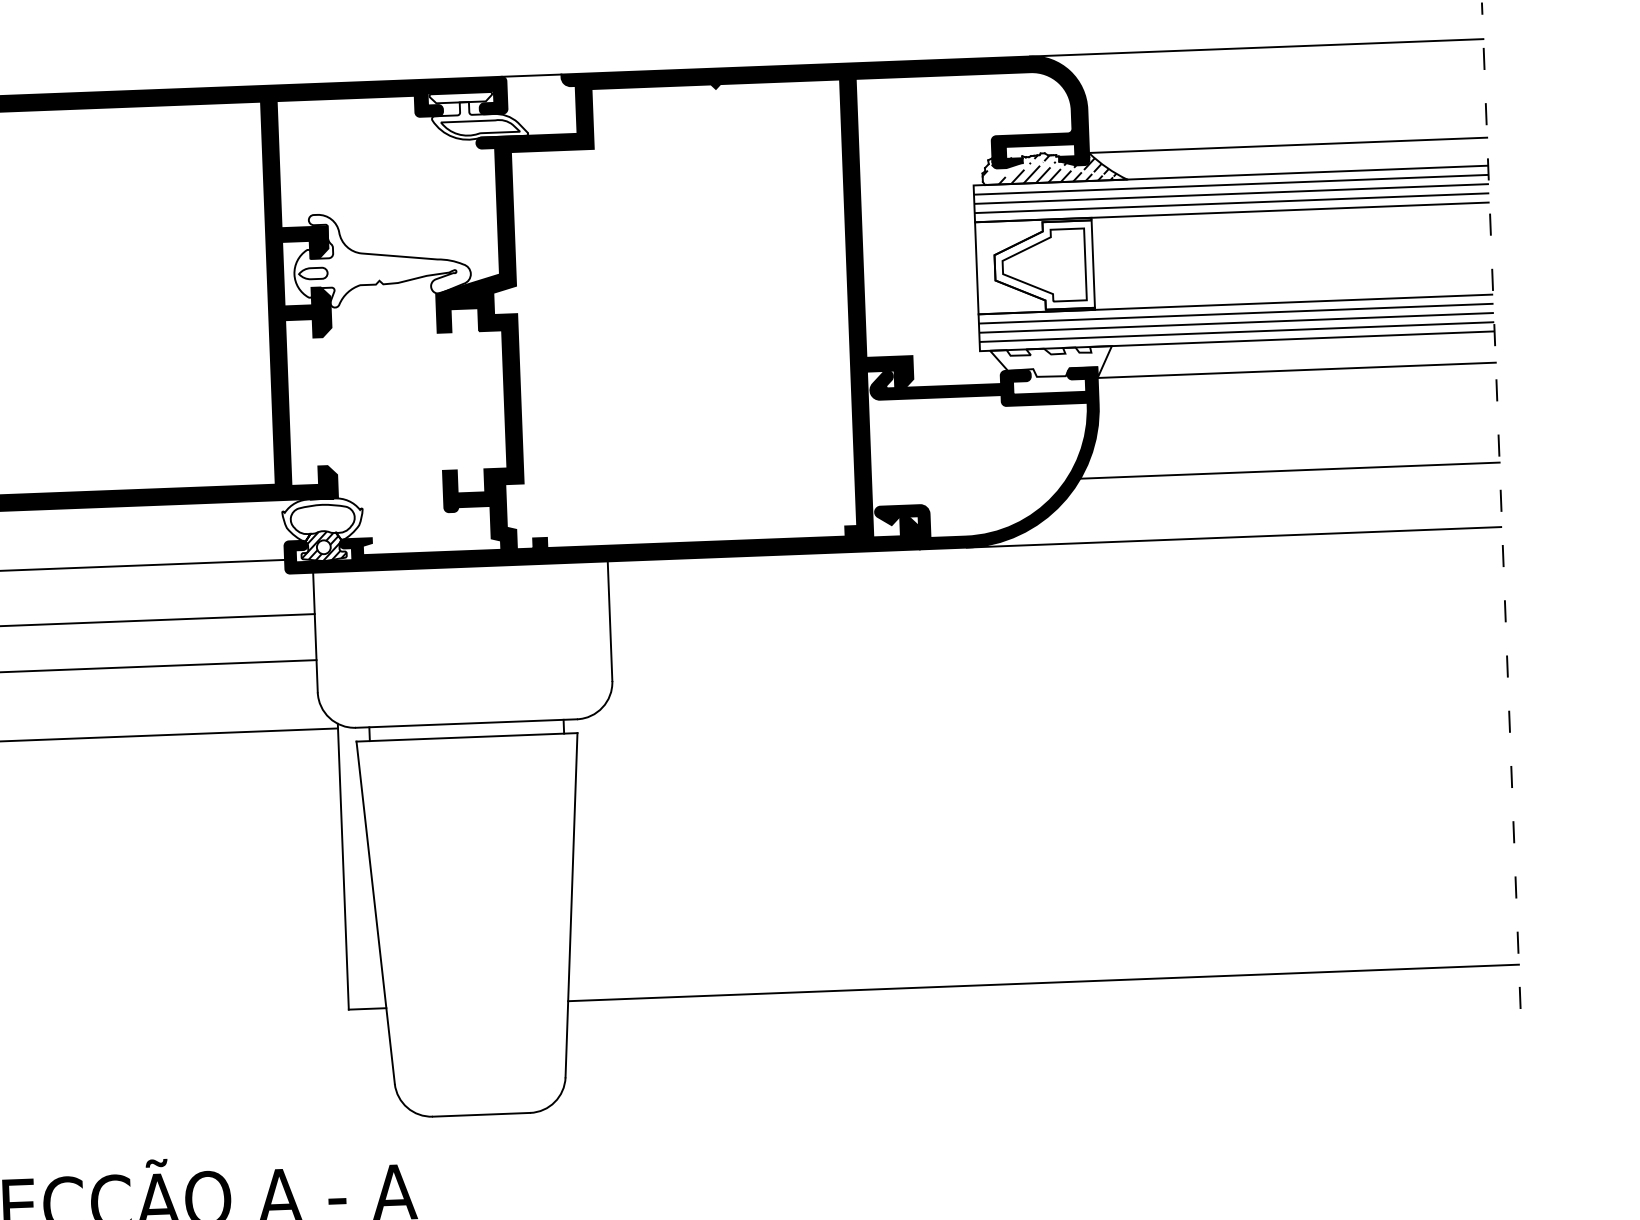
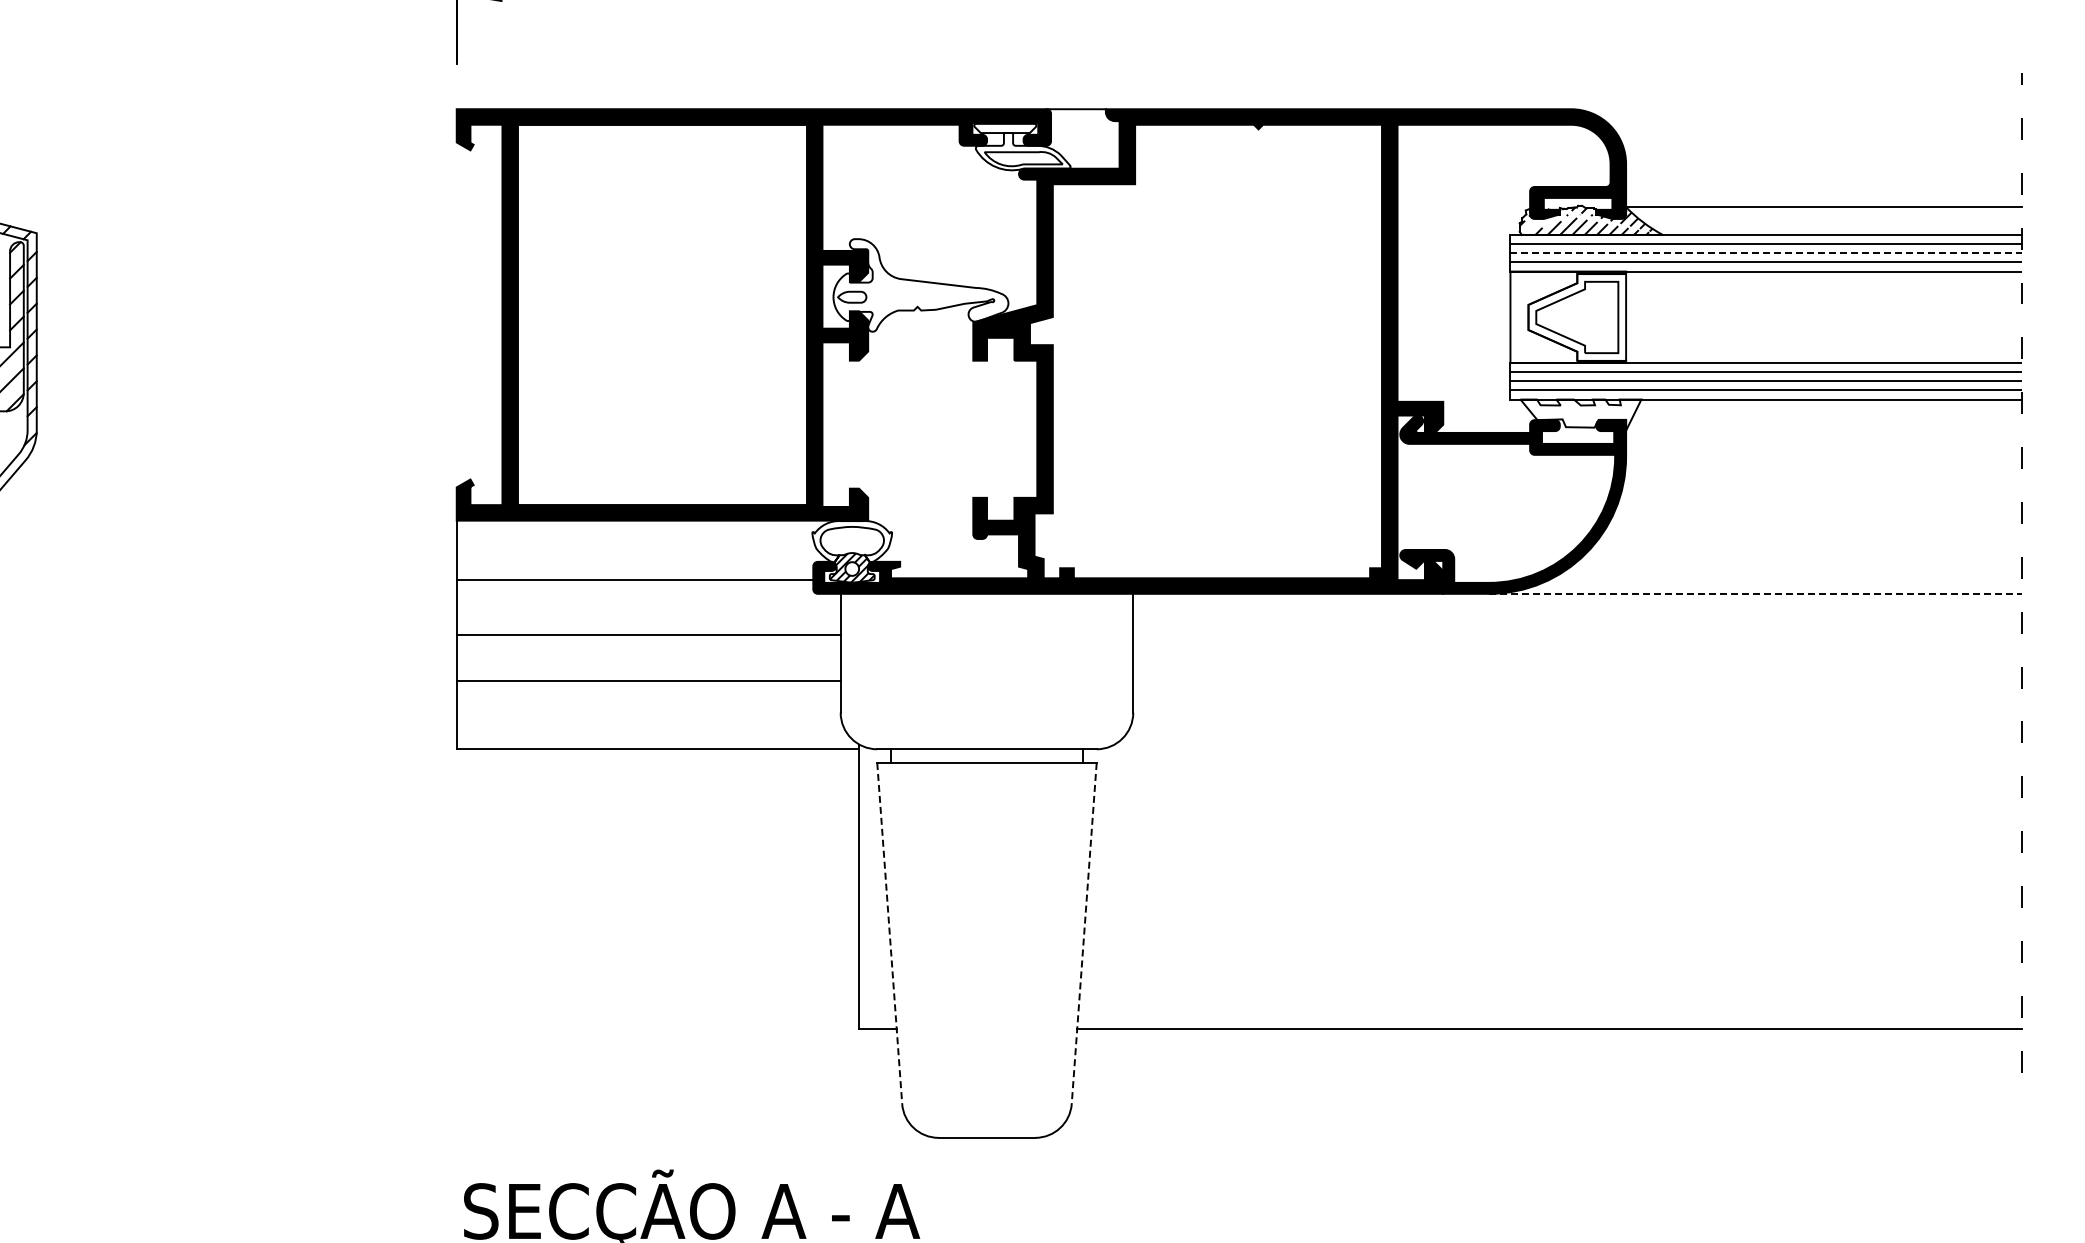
line: (1256, 48) -> (1796, 109), removed
line: (1231, 194) -> (1765, 253), solid -> dashed
line: (1296, 370) -> (1823, 430), removed
line: (1289, 470) -> (1812, 529), removed
line: (1234, 536) -> (1755, 593), solid -> dashed
line: (571, 905) -> (1084, 933), solid -> dashed
line: (375, 912) -> (889, 933), solid -> dashed

